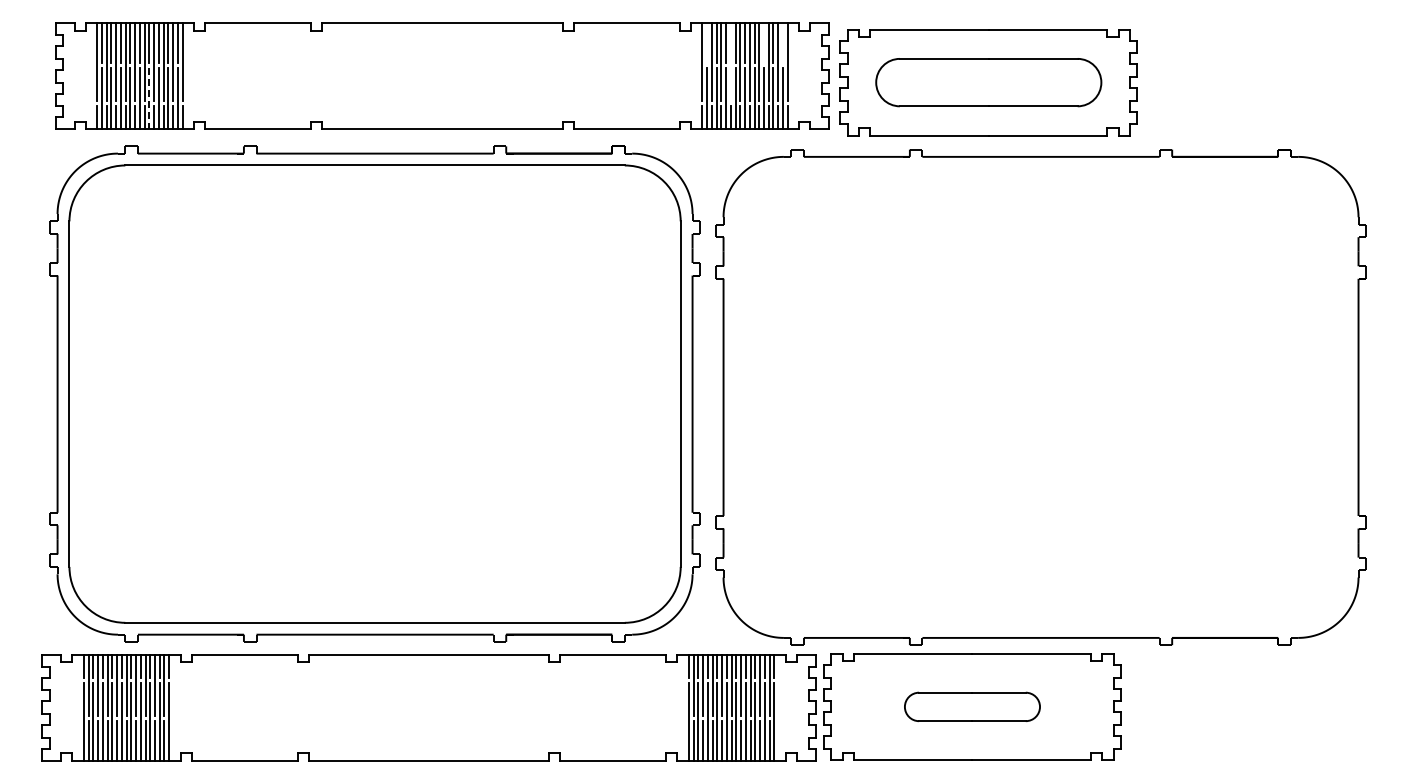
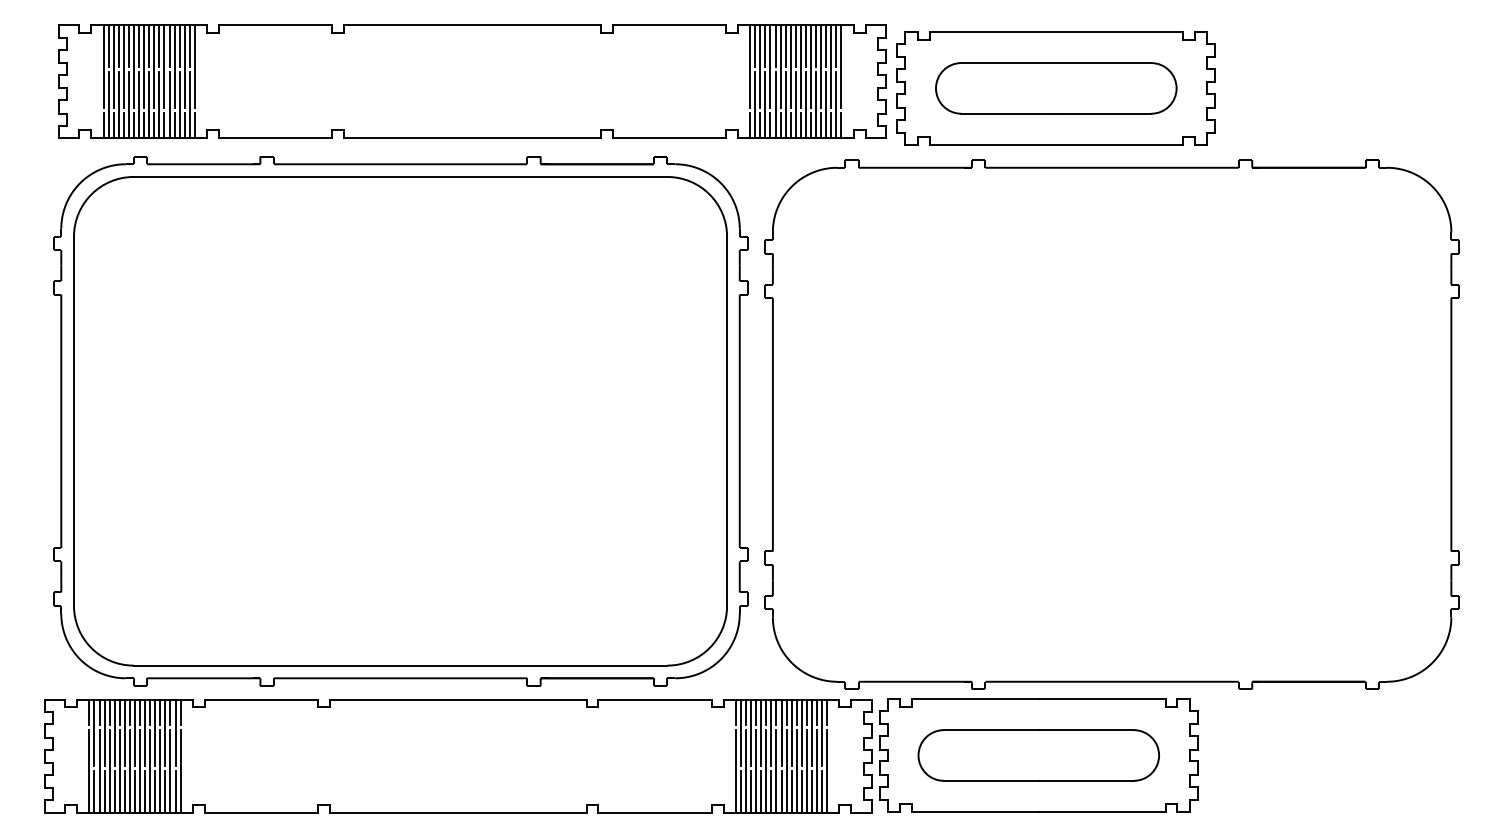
line: (707, 42) -> (755, 45), added
line: (763, 42) -> (815, 45), added
line: (782, 42) -> (835, 45), added
line: (730, 61) -> (780, 65), added
line: (149, 98) -> (159, 105), dashed -> solid
part: (972, 706) -> (1038, 755), size x1.67

